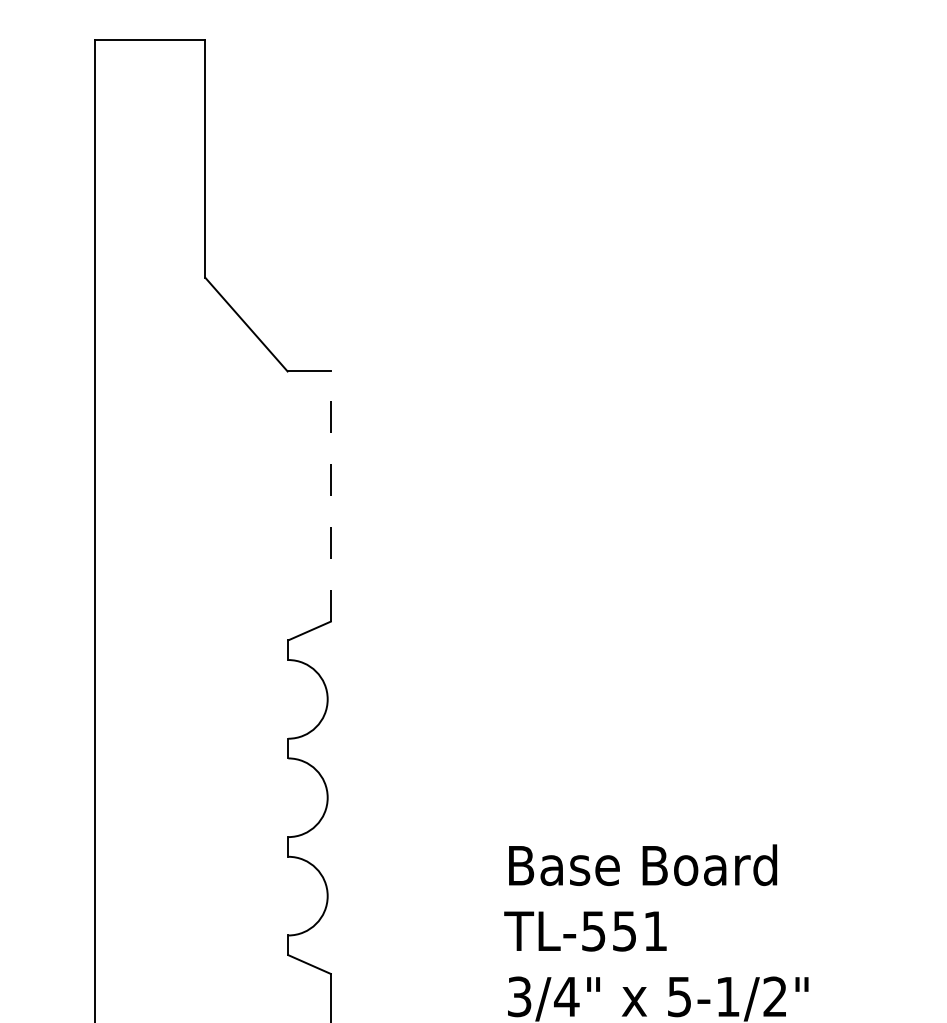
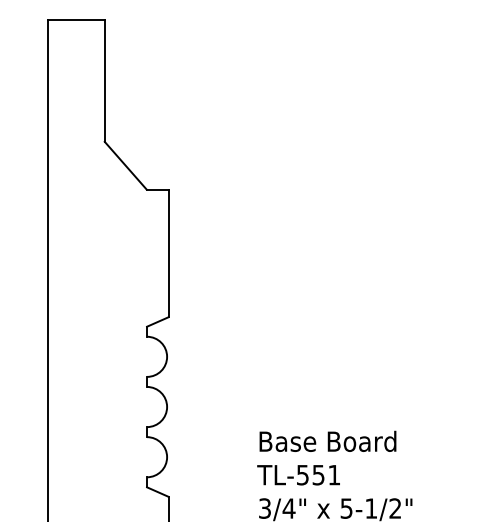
line: (330, 496) -> (168, 253), dashed -> solid

